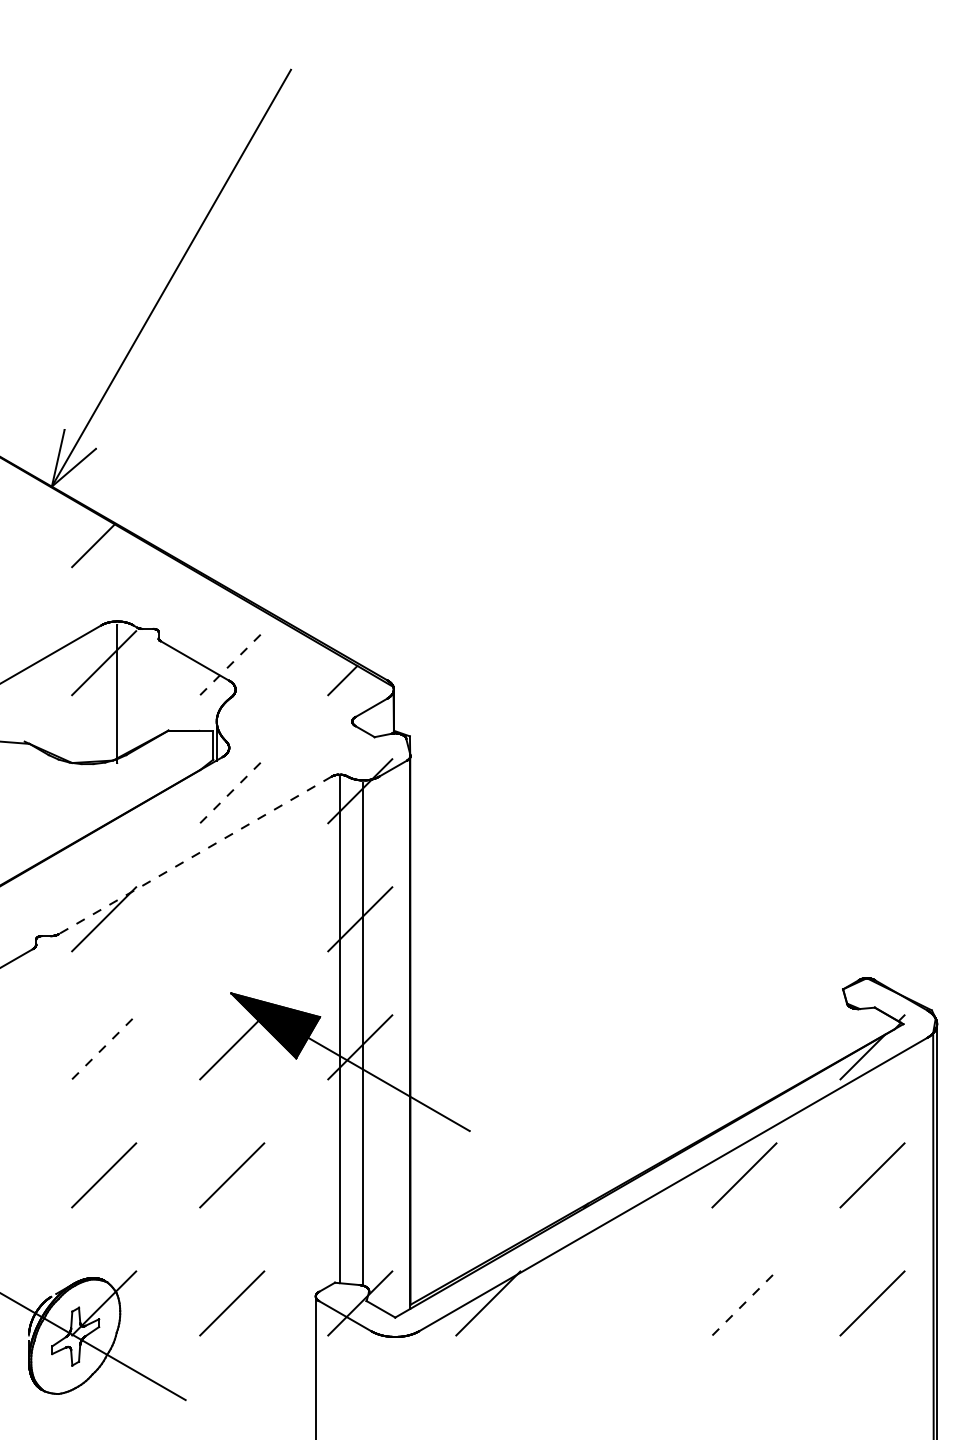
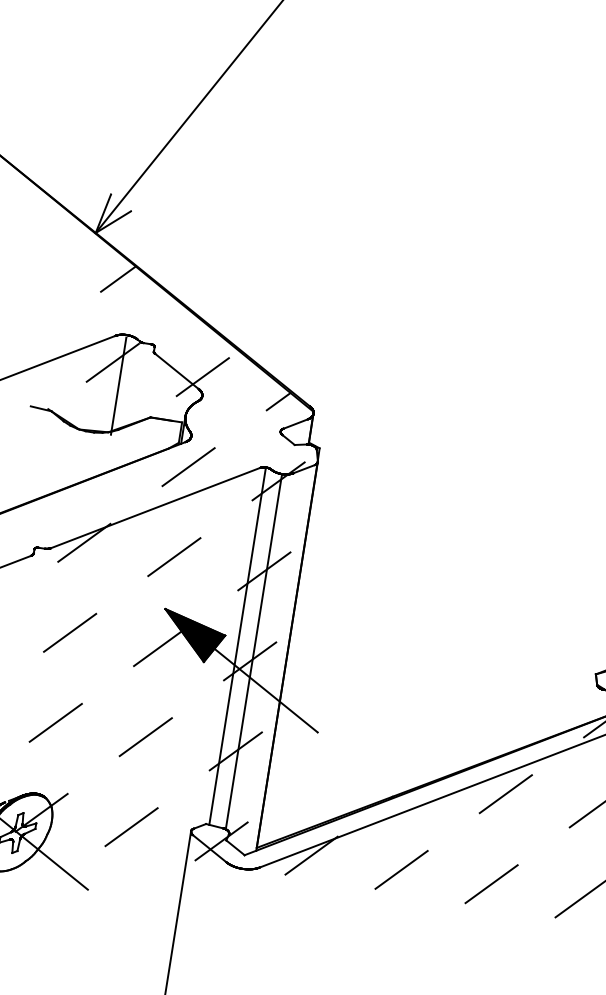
line: (232, 662) -> (203, 376), dashed -> solid
line: (232, 790) -> (188, 466), dashed -> solid
line: (195, 855) -> (155, 508), dashed -> solid
line: (232, 919) -> (174, 557), added
line: (104, 1046) -> (70, 632), dashed -> solid
line: (360, 1175) -> (236, 751), added
line: (616, 1303) -> (401, 869), added
line: (744, 1303) -> (491, 884), dashed -> solid

